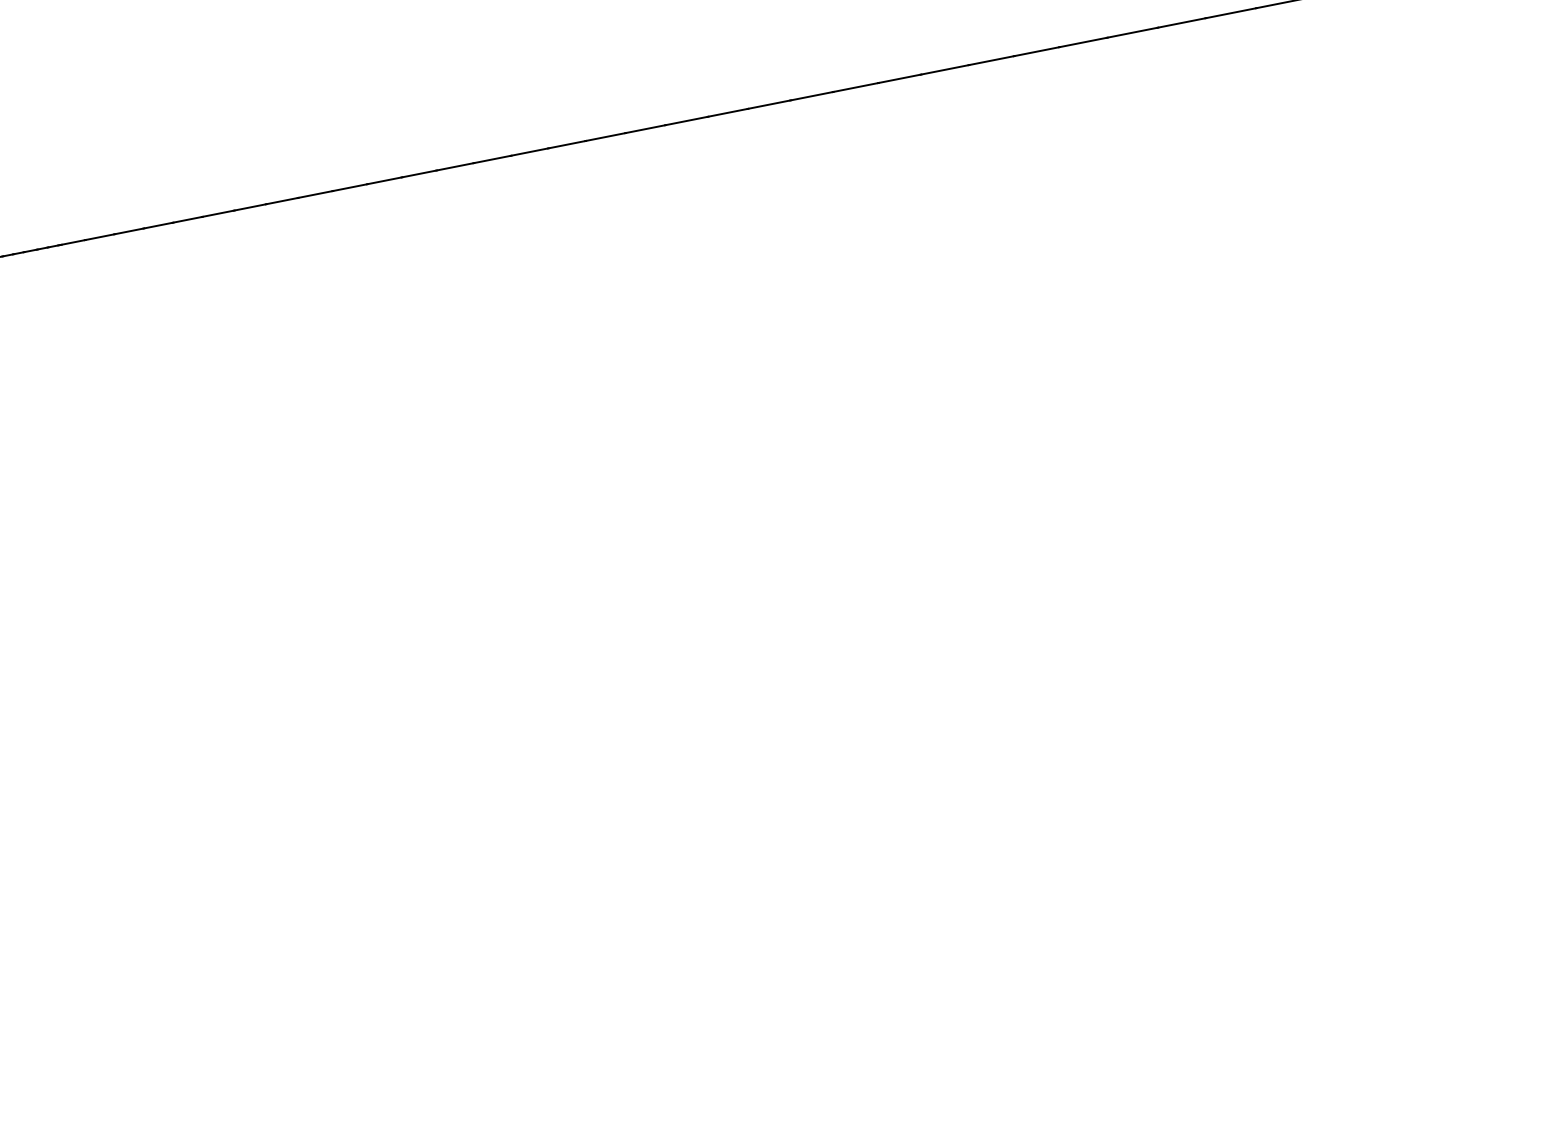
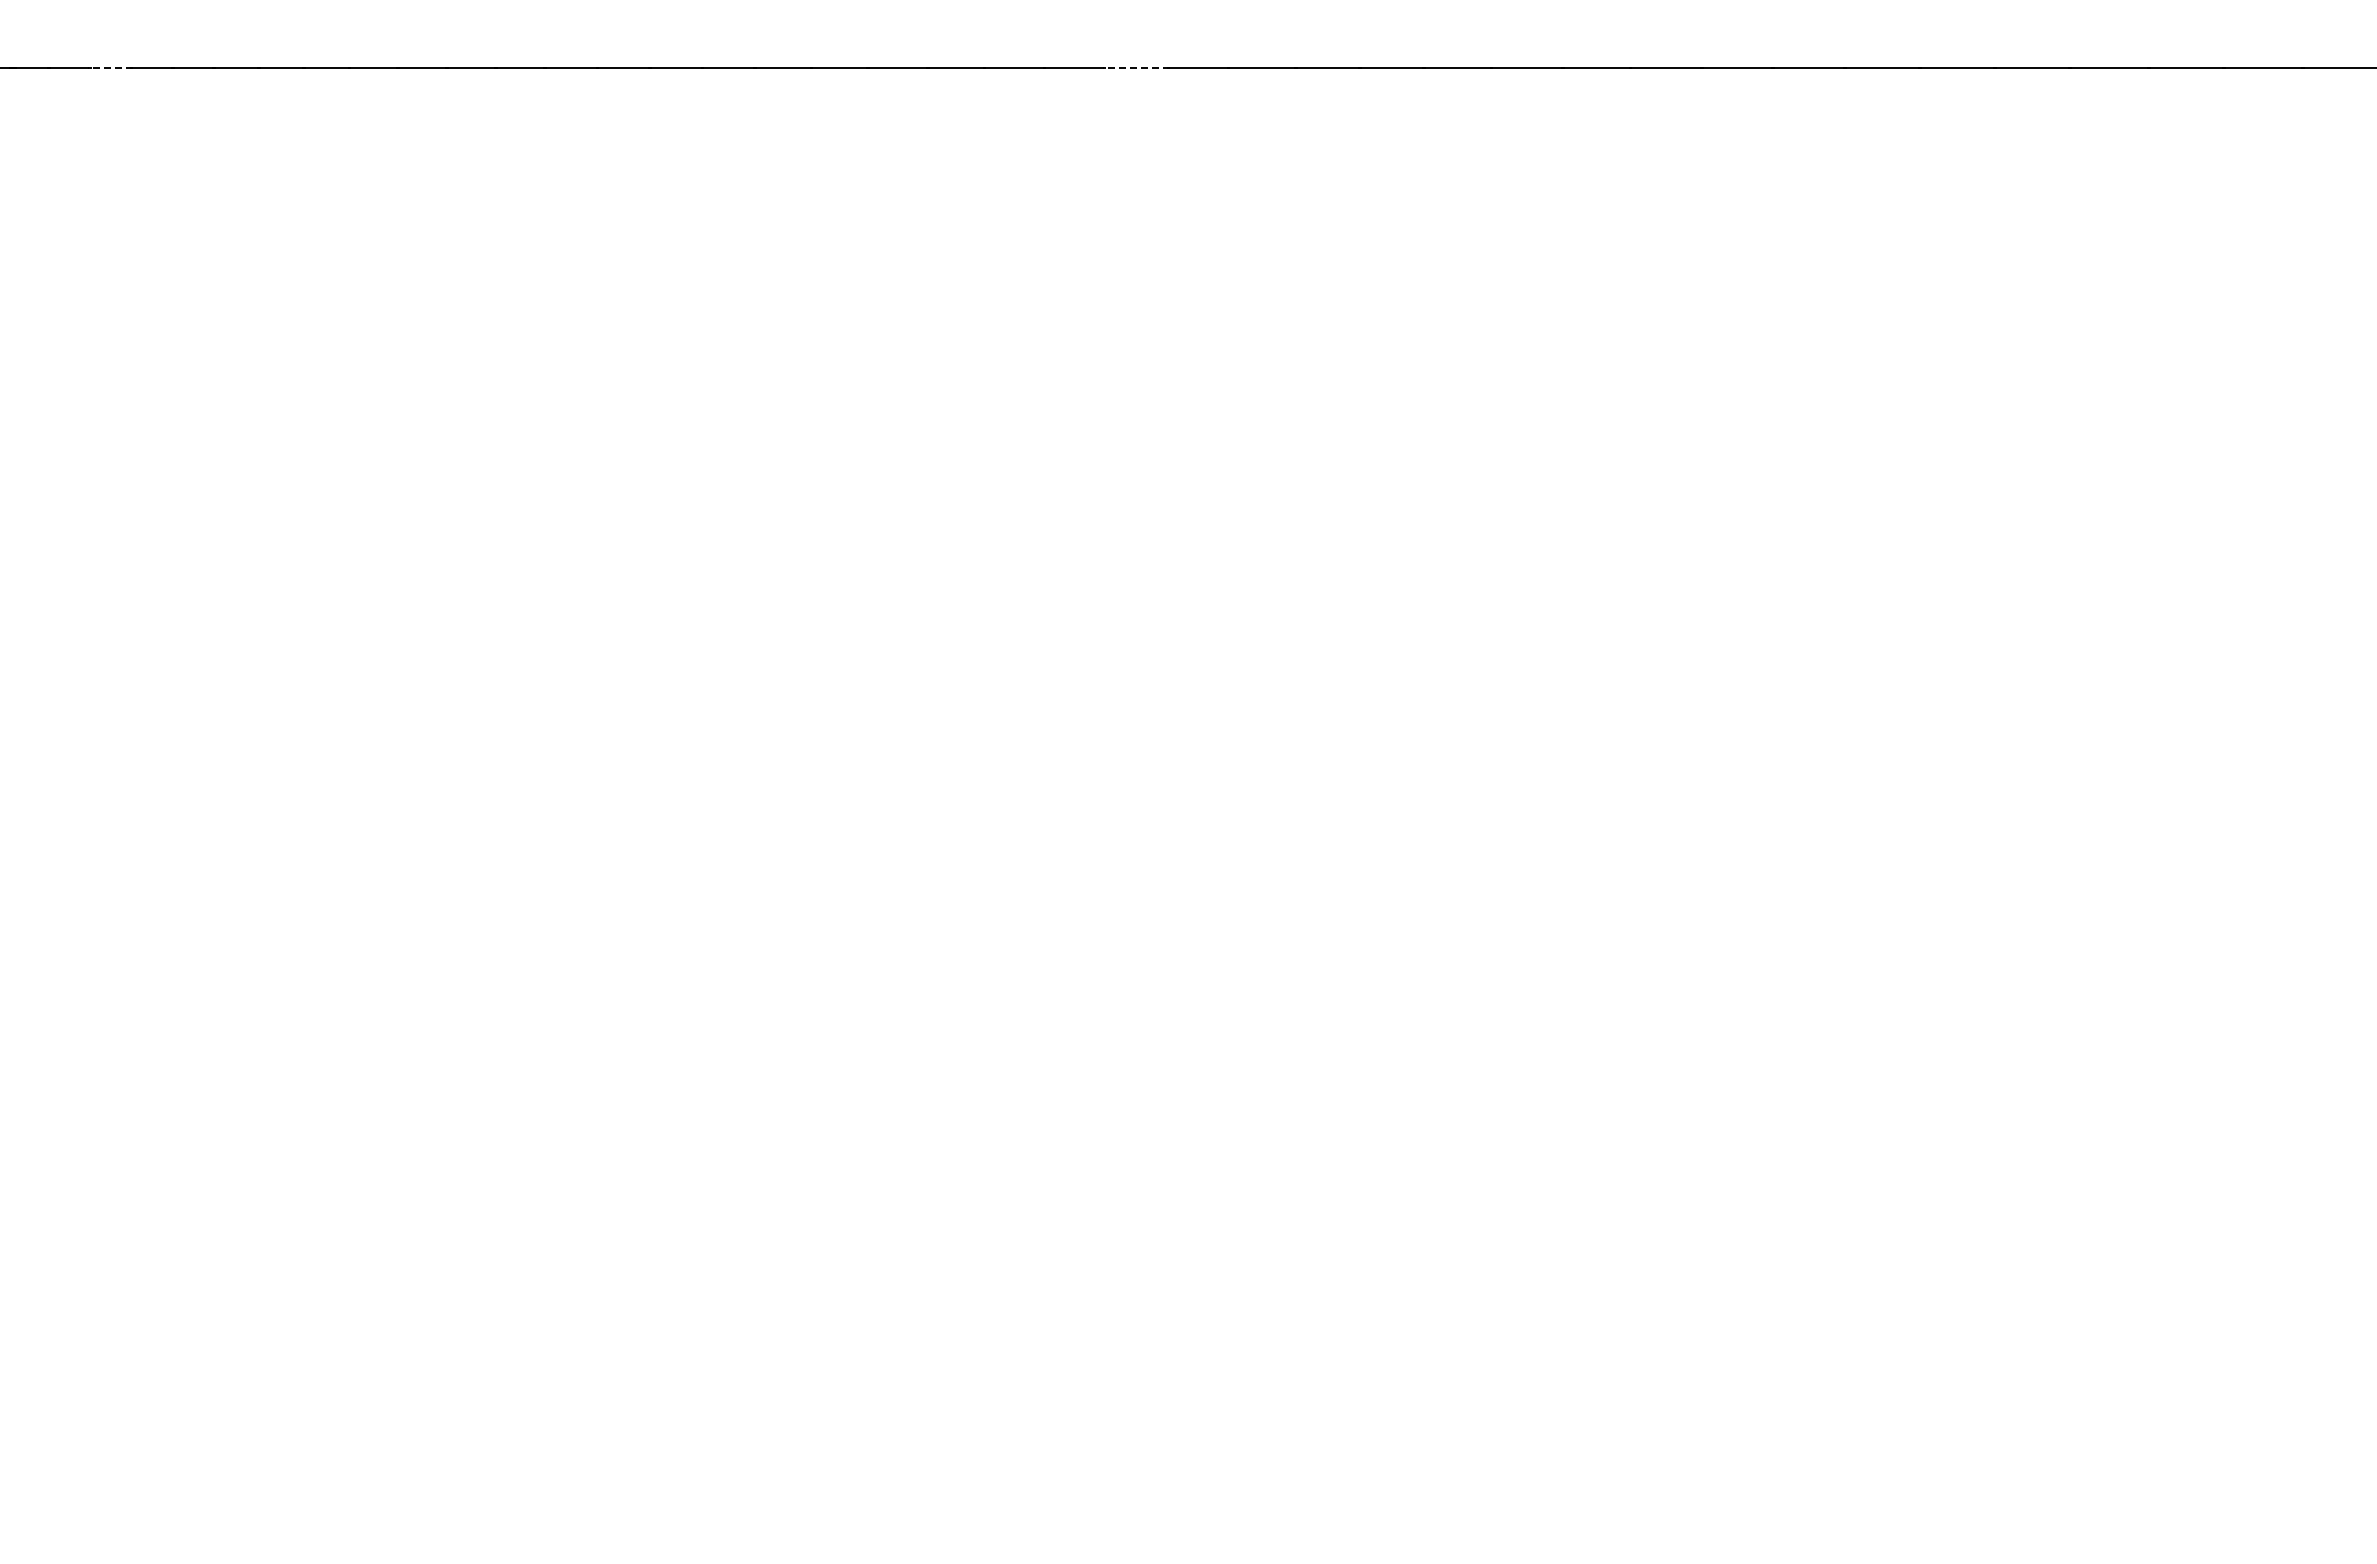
line: (855, 87) -> (1135, 67), solid -> dashed
line: (128, 231) -> (109, 67), solid -> dashed

